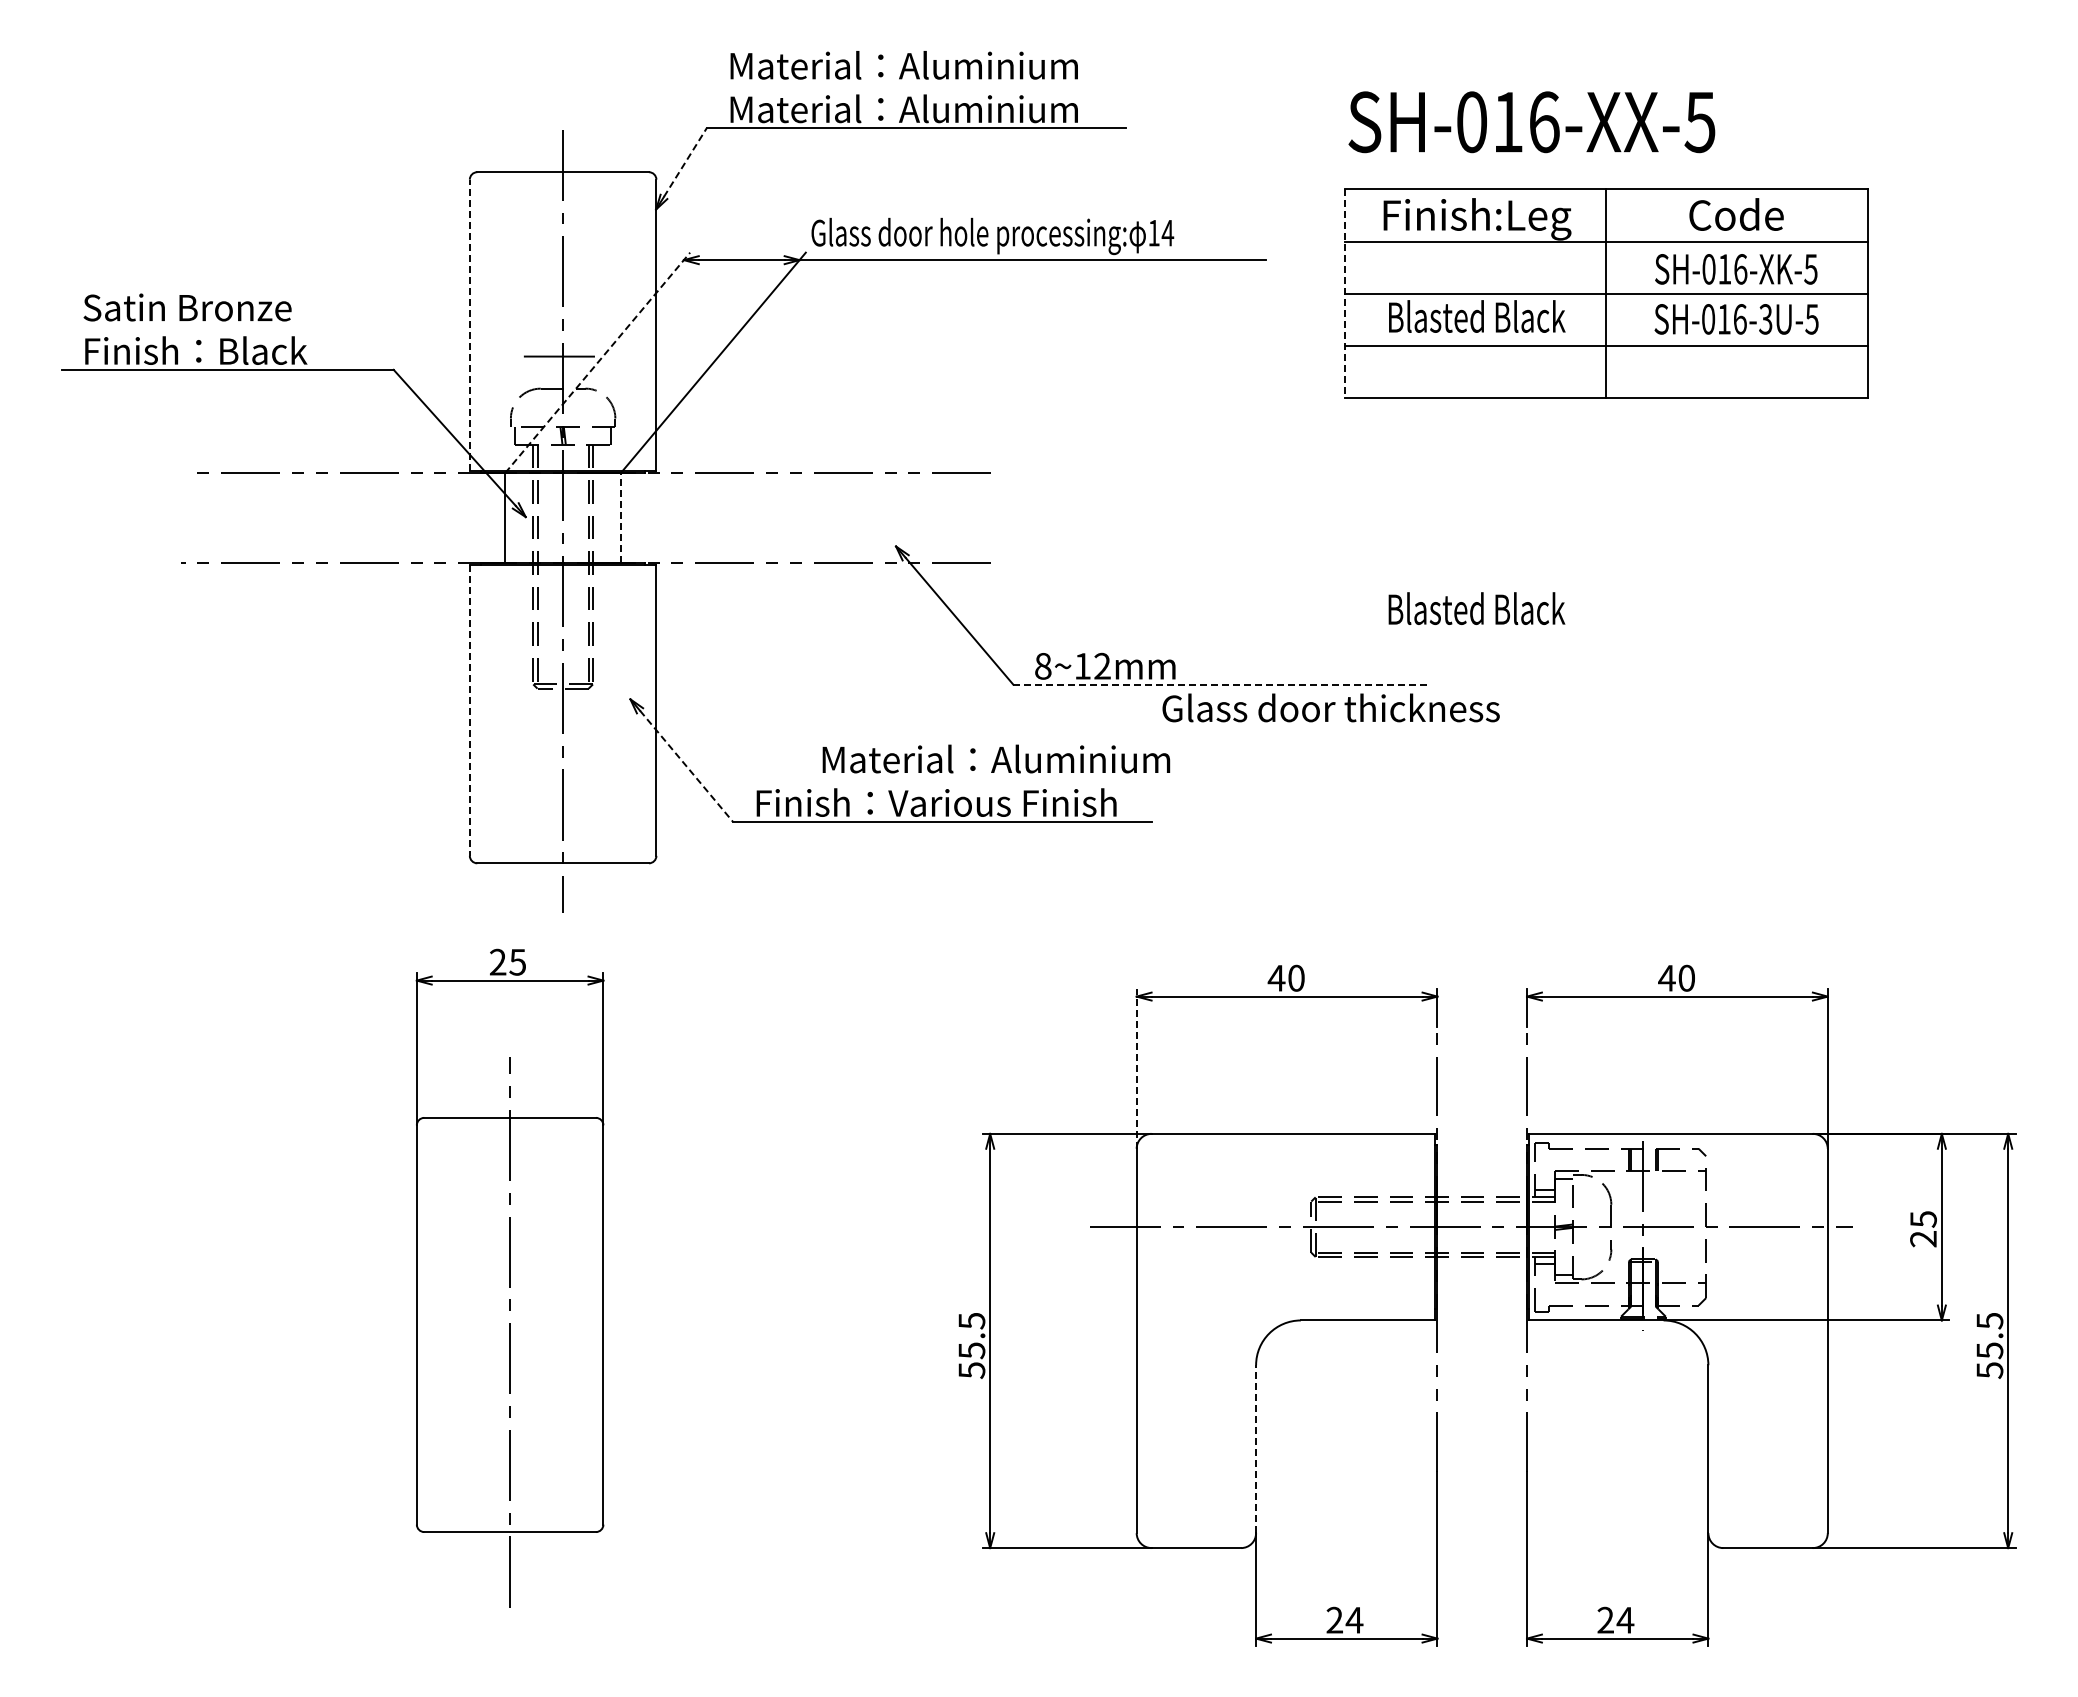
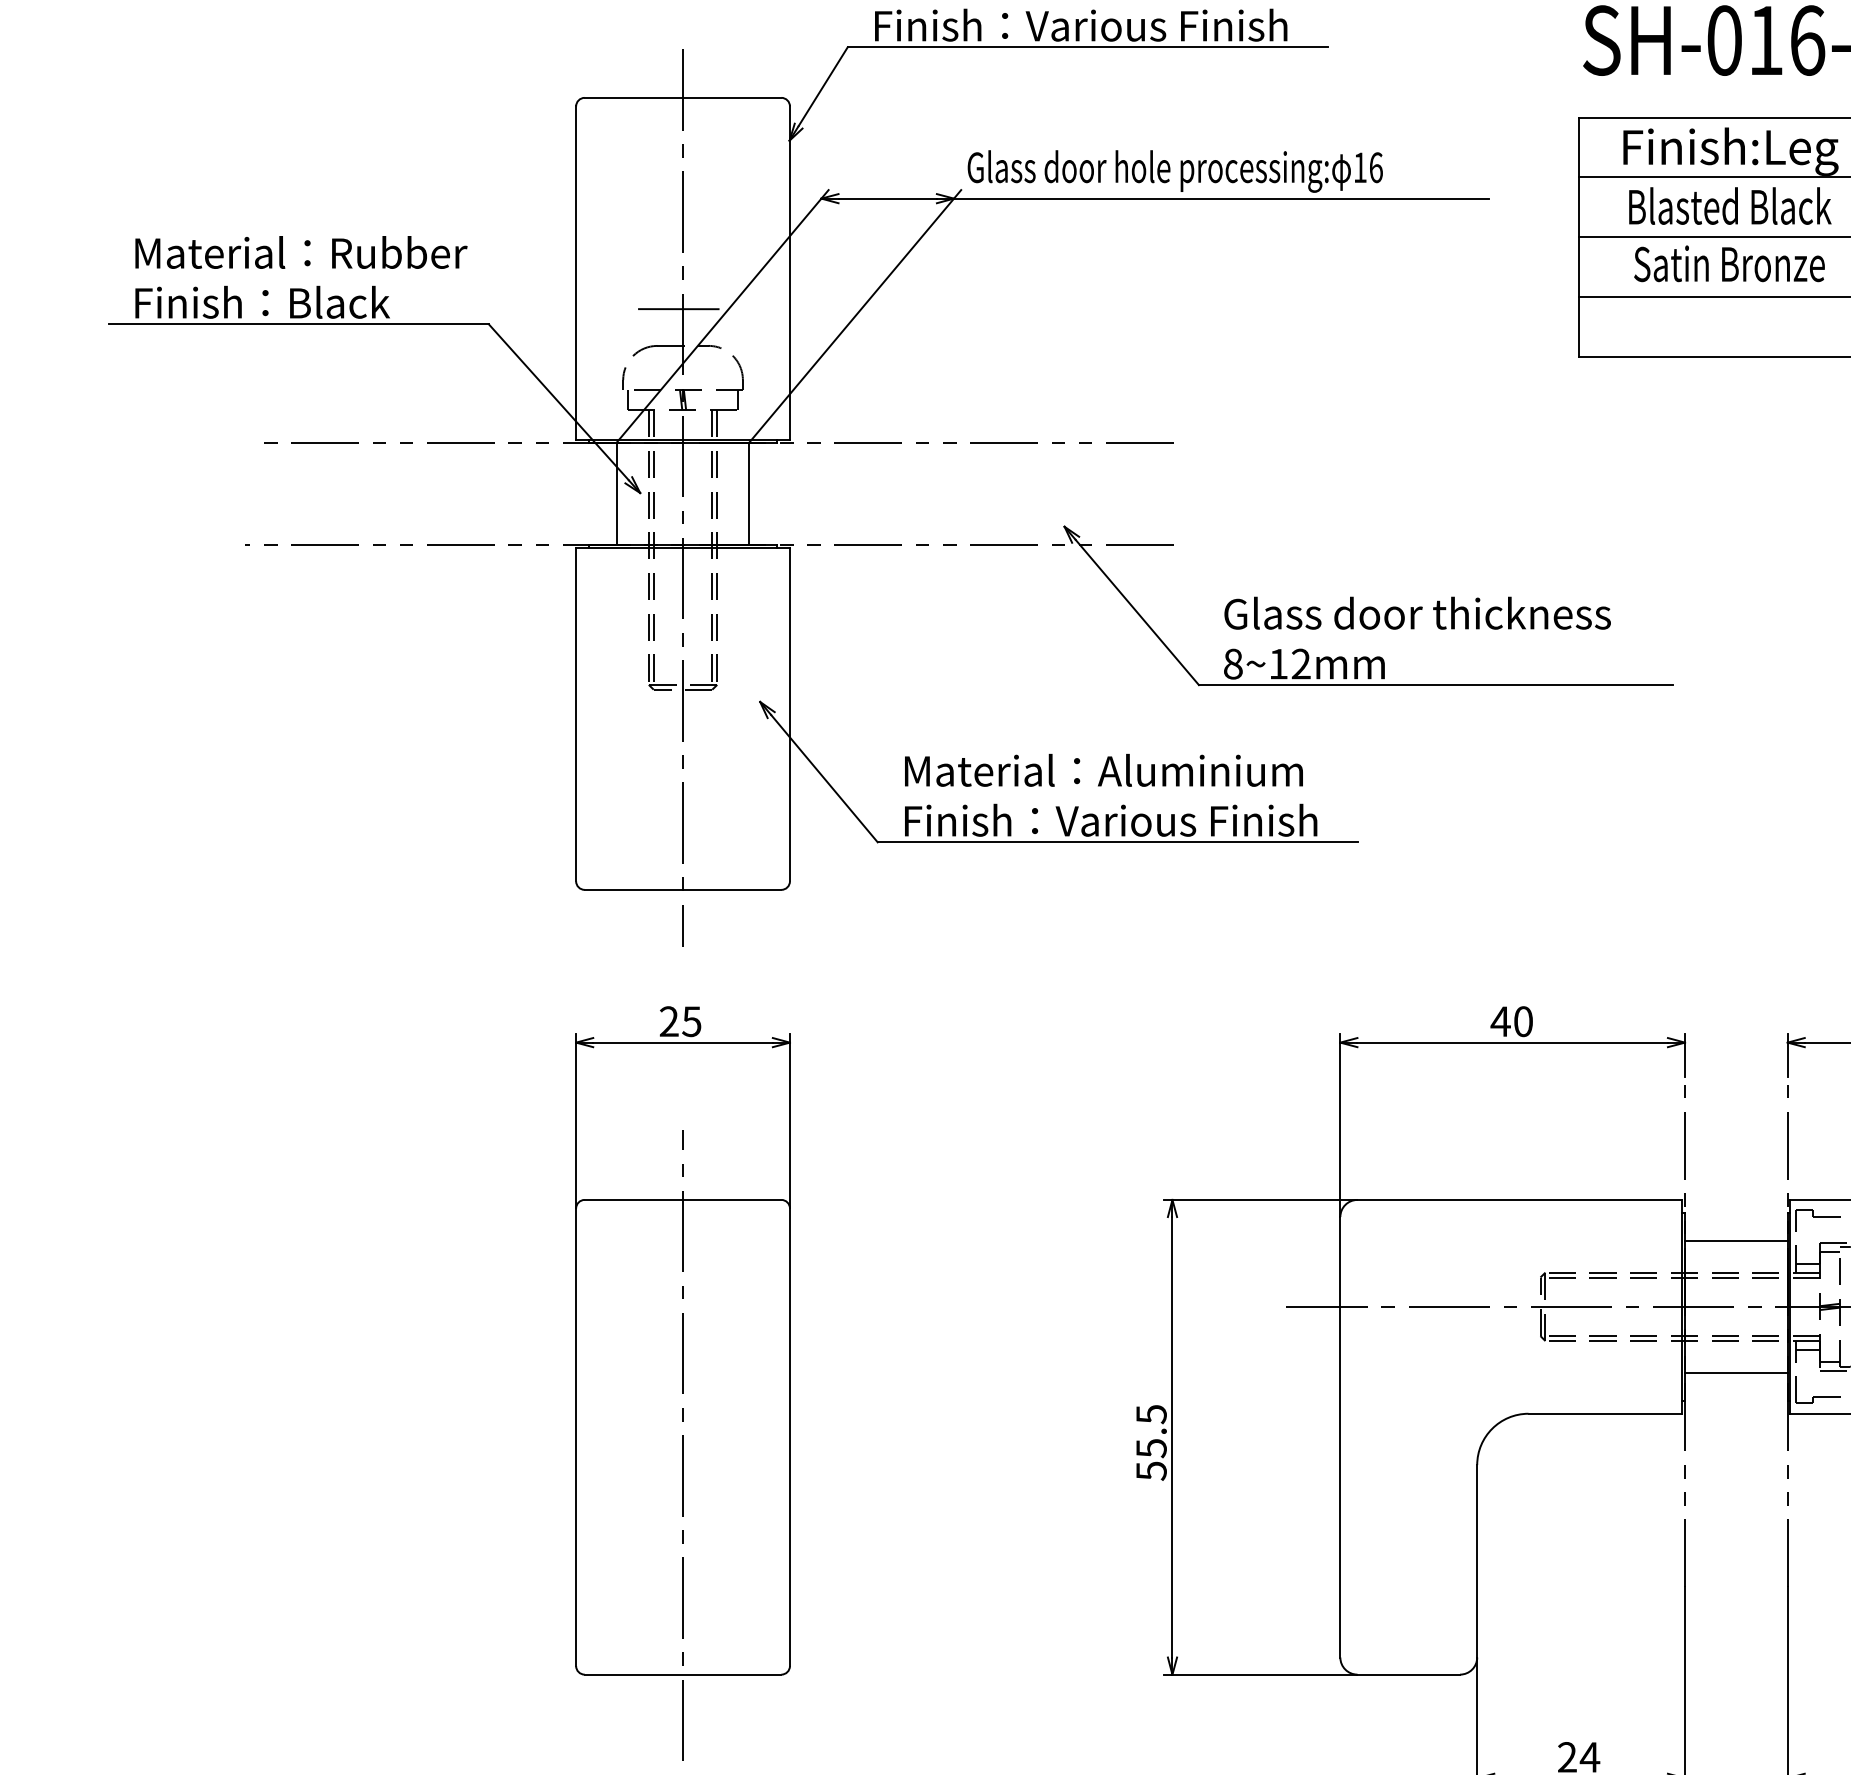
text: (911, 108) -> (1082, 24), Material：Aluminium -> Finish：Various Finish
line: (685, 162) -> (823, 86), dashed -> solid
text: (1167, 232) -> (1375, 166), 14 -> 16
line: (1345, 294) -> (1579, 238), dashed -> solid
text: (228, 306) -> (299, 251), Satin Bronze -> Material：Rubber
text: (1477, 316) -> (1730, 263), Blasted Black -> Satin Bronze
line: (469, 325) -> (575, 273), dashed -> solid
line: (597, 362) -> (722, 315), dashed -> solid
line: (620, 517) -> (748, 493), dashed -> solid
text: (1476, 608) -> (1729, 205), moved
line: (1220, 684) -> (1436, 684), dashed -> solid
text: (1330, 707) -> (1416, 612), moved
line: (469, 710) -> (575, 714), dashed -> solid
text: (996, 758) -> (1104, 769), moved
line: (686, 766) -> (824, 778), dashed -> solid
line: (1136, 1068) -> (1340, 1125), dashed -> solid
line: (1482, 1169) -> (1736, 1240), added
part: (509, 1277) -> (682, 1382), moved
line: (1482, 1285) -> (1736, 1373), added
line: (1256, 1449) -> (1477, 1561), dashed -> solid

